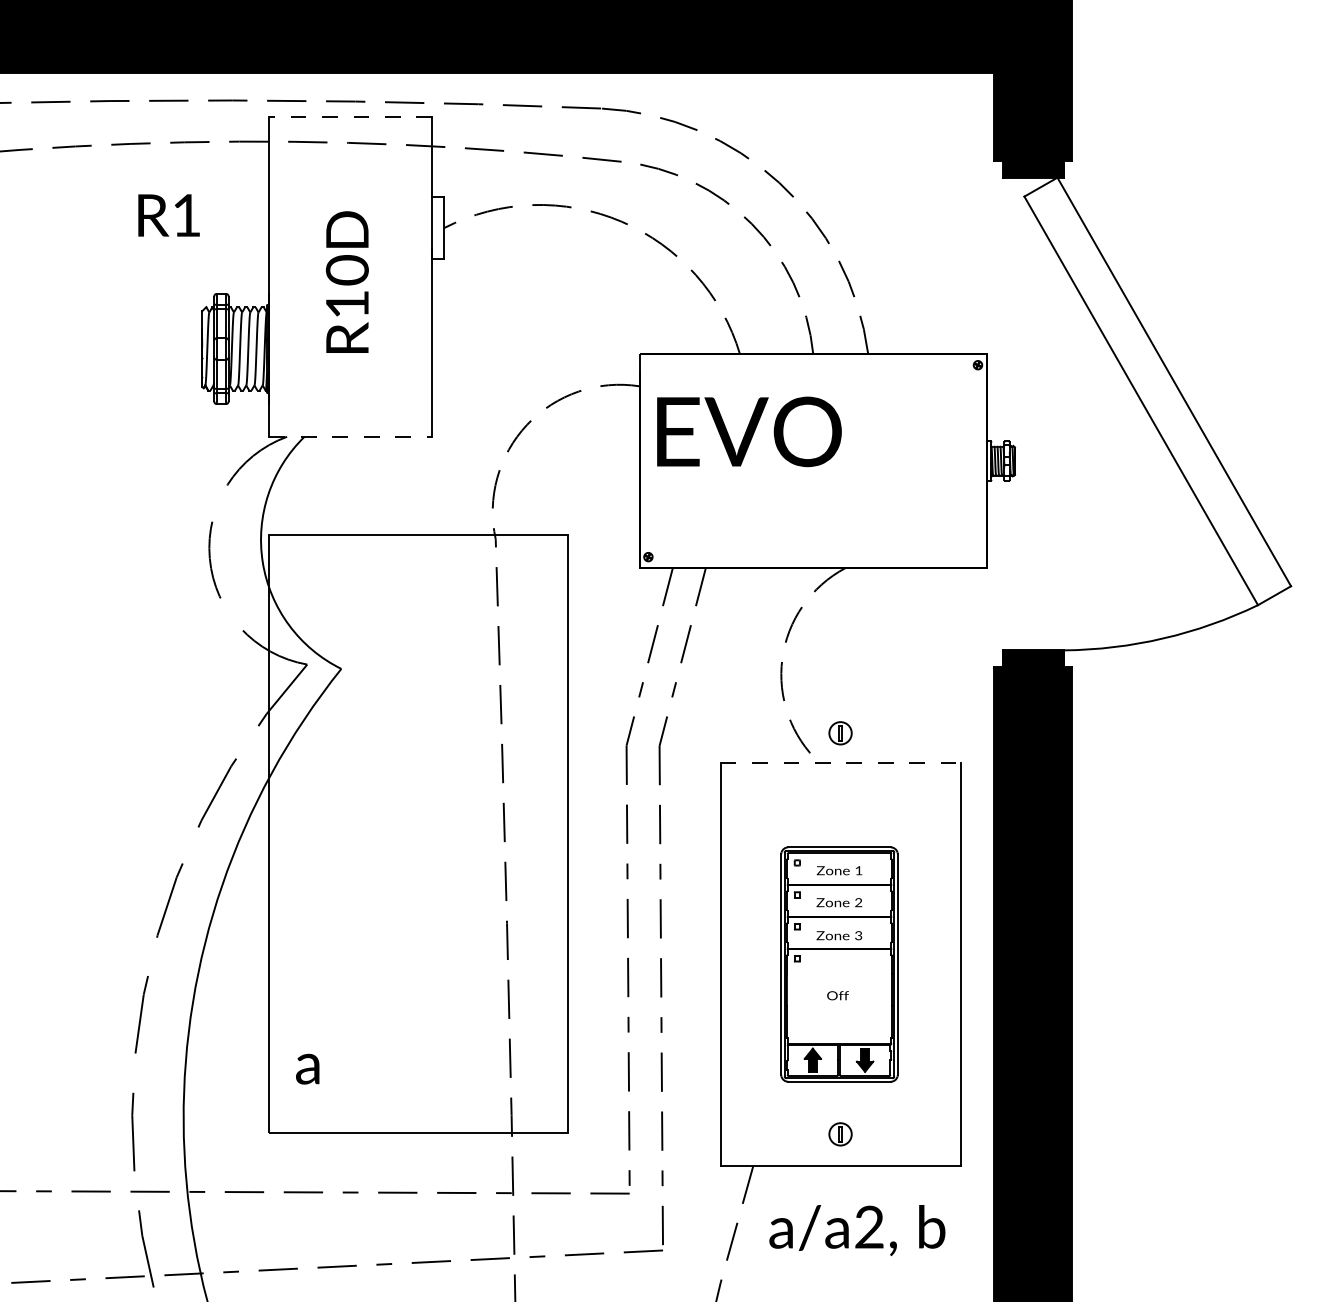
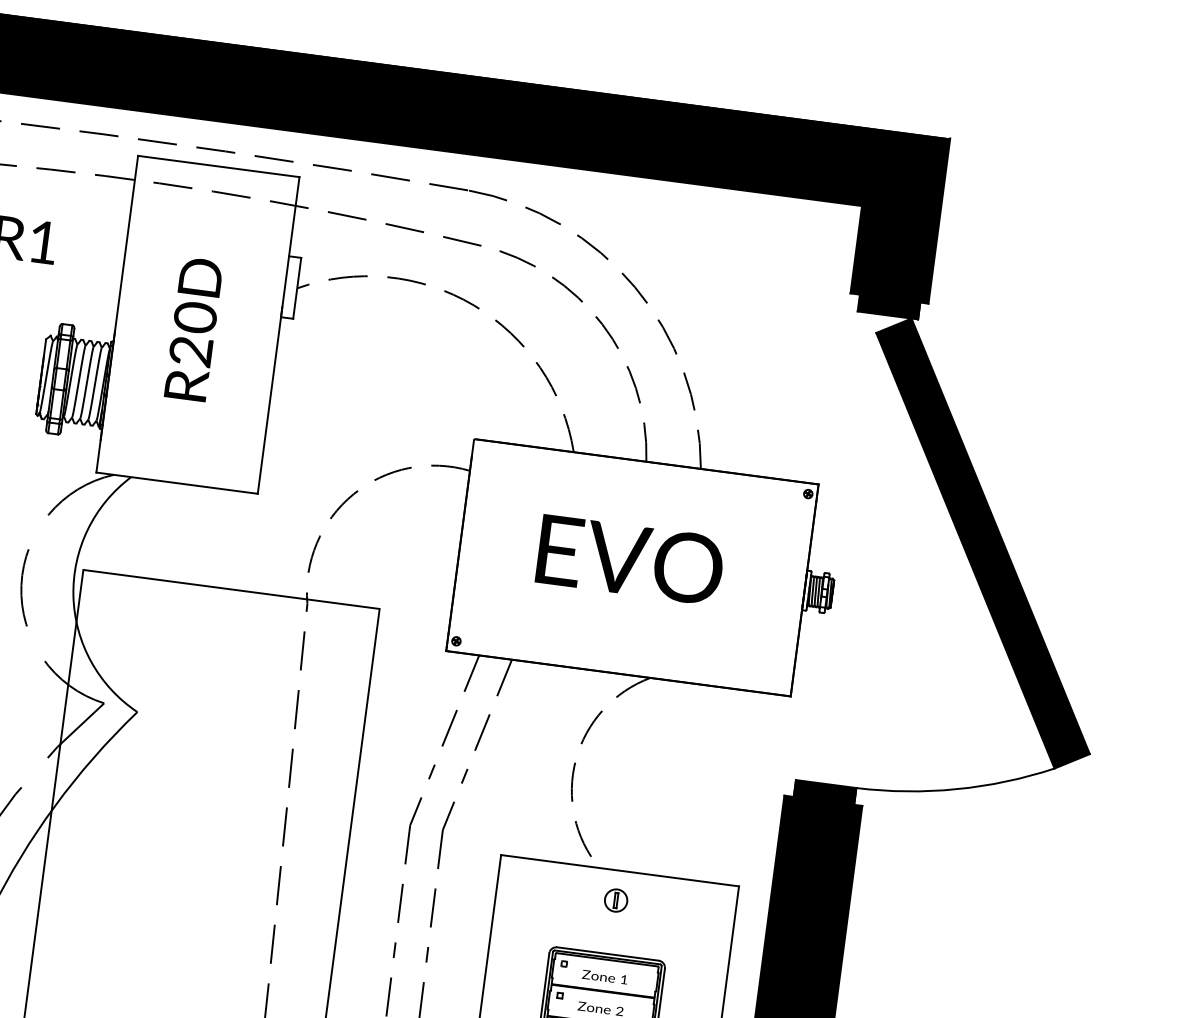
line: (350, 117) -> (218, 166), dashed -> solid
text: (346, 304) -> (190, 351), R10D -> R20D
fill: (1157, 391) -> (982, 543), added
text: (749, 431) -> (630, 559), moved
line: (351, 436) -> (177, 482), dashed -> solid
part: (840, 733) -> (616, 900), moved
line: (840, 763) -> (619, 871), dashed -> solid

